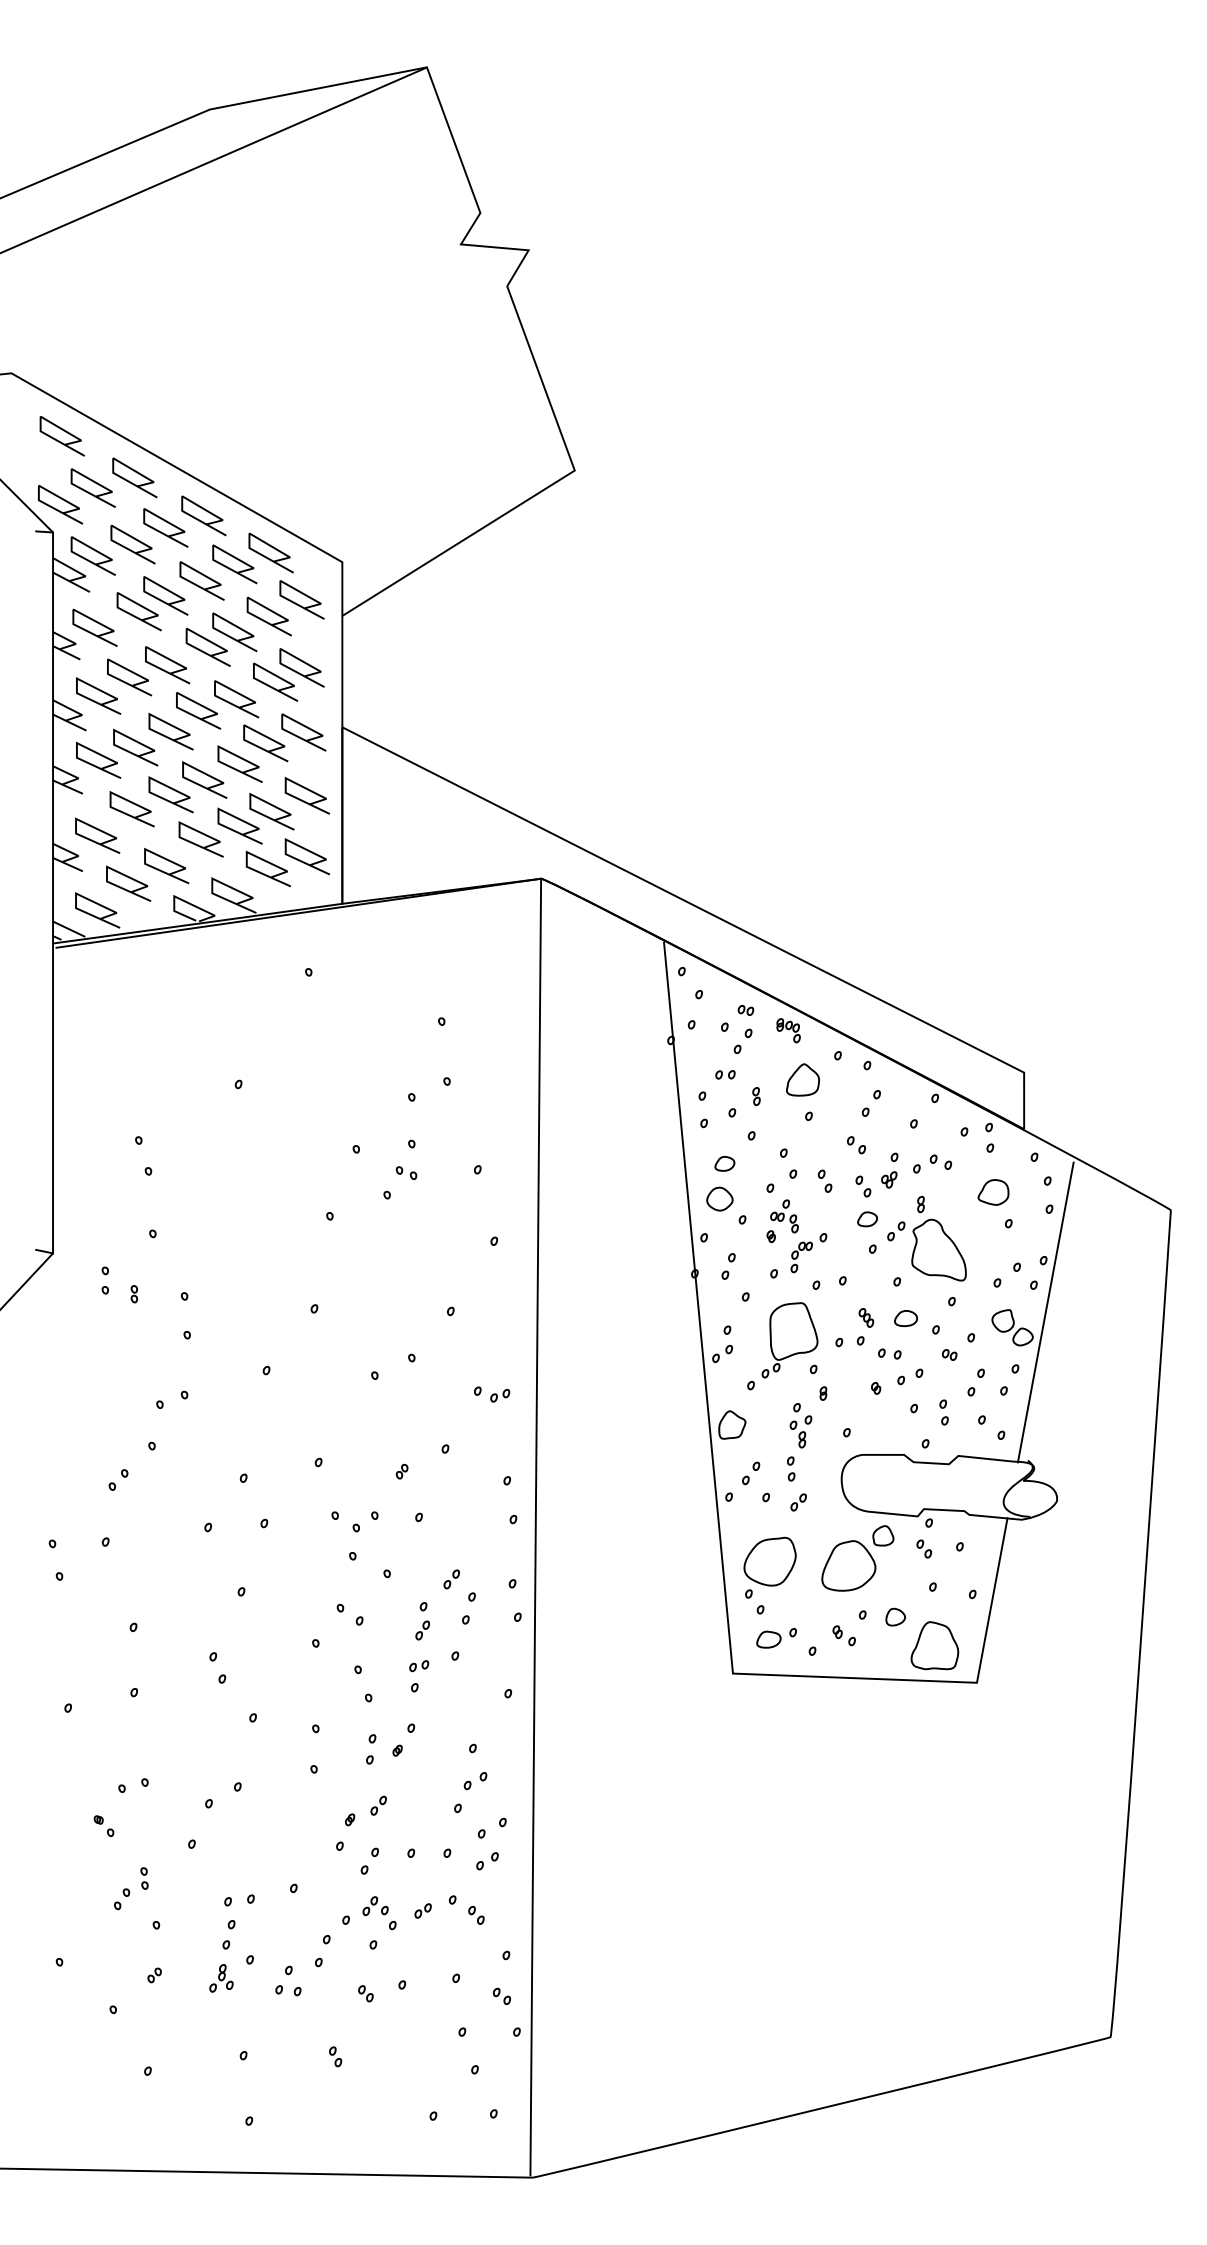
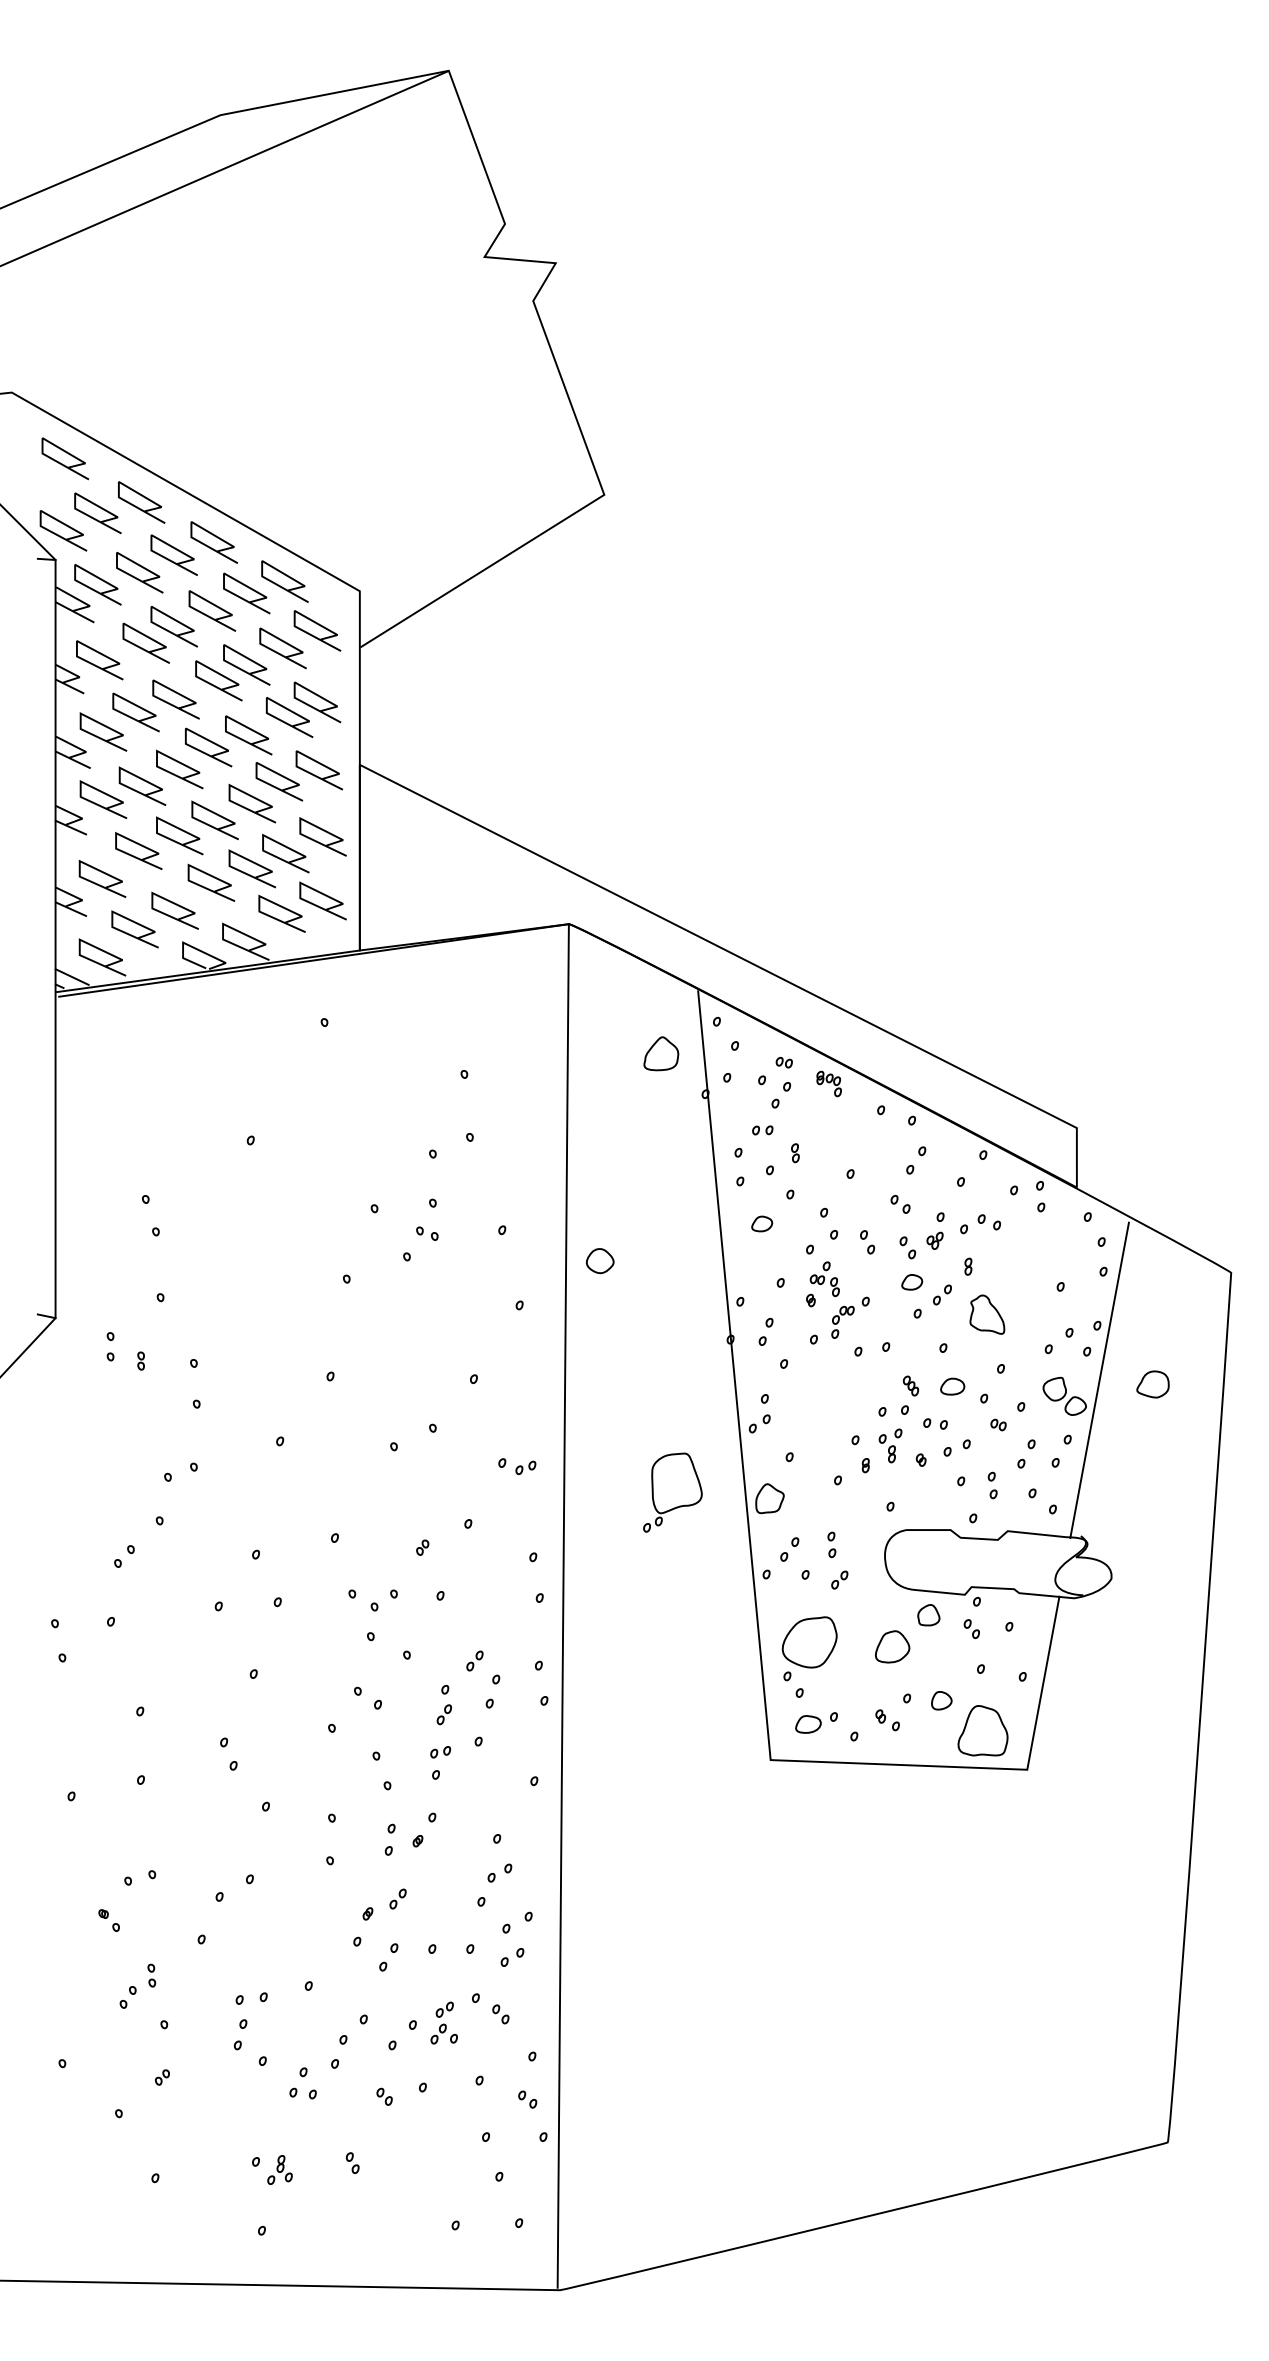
part: (803, 1079) -> (661, 1053), moved
part: (993, 1192) -> (1152, 1384), moved
part: (719, 1198) -> (599, 1260), moved
part: (938, 1249) -> (986, 1314), size x0.6
part: (789, 1340) -> (672, 1492), moved
part: (800, 1431) -> (890, 1445), moved
part: (848, 1565) -> (892, 1646), size x0.6
part: (375, 1906) -> (444, 2034), moved
part: (221, 1978) -> (280, 2170), moved

